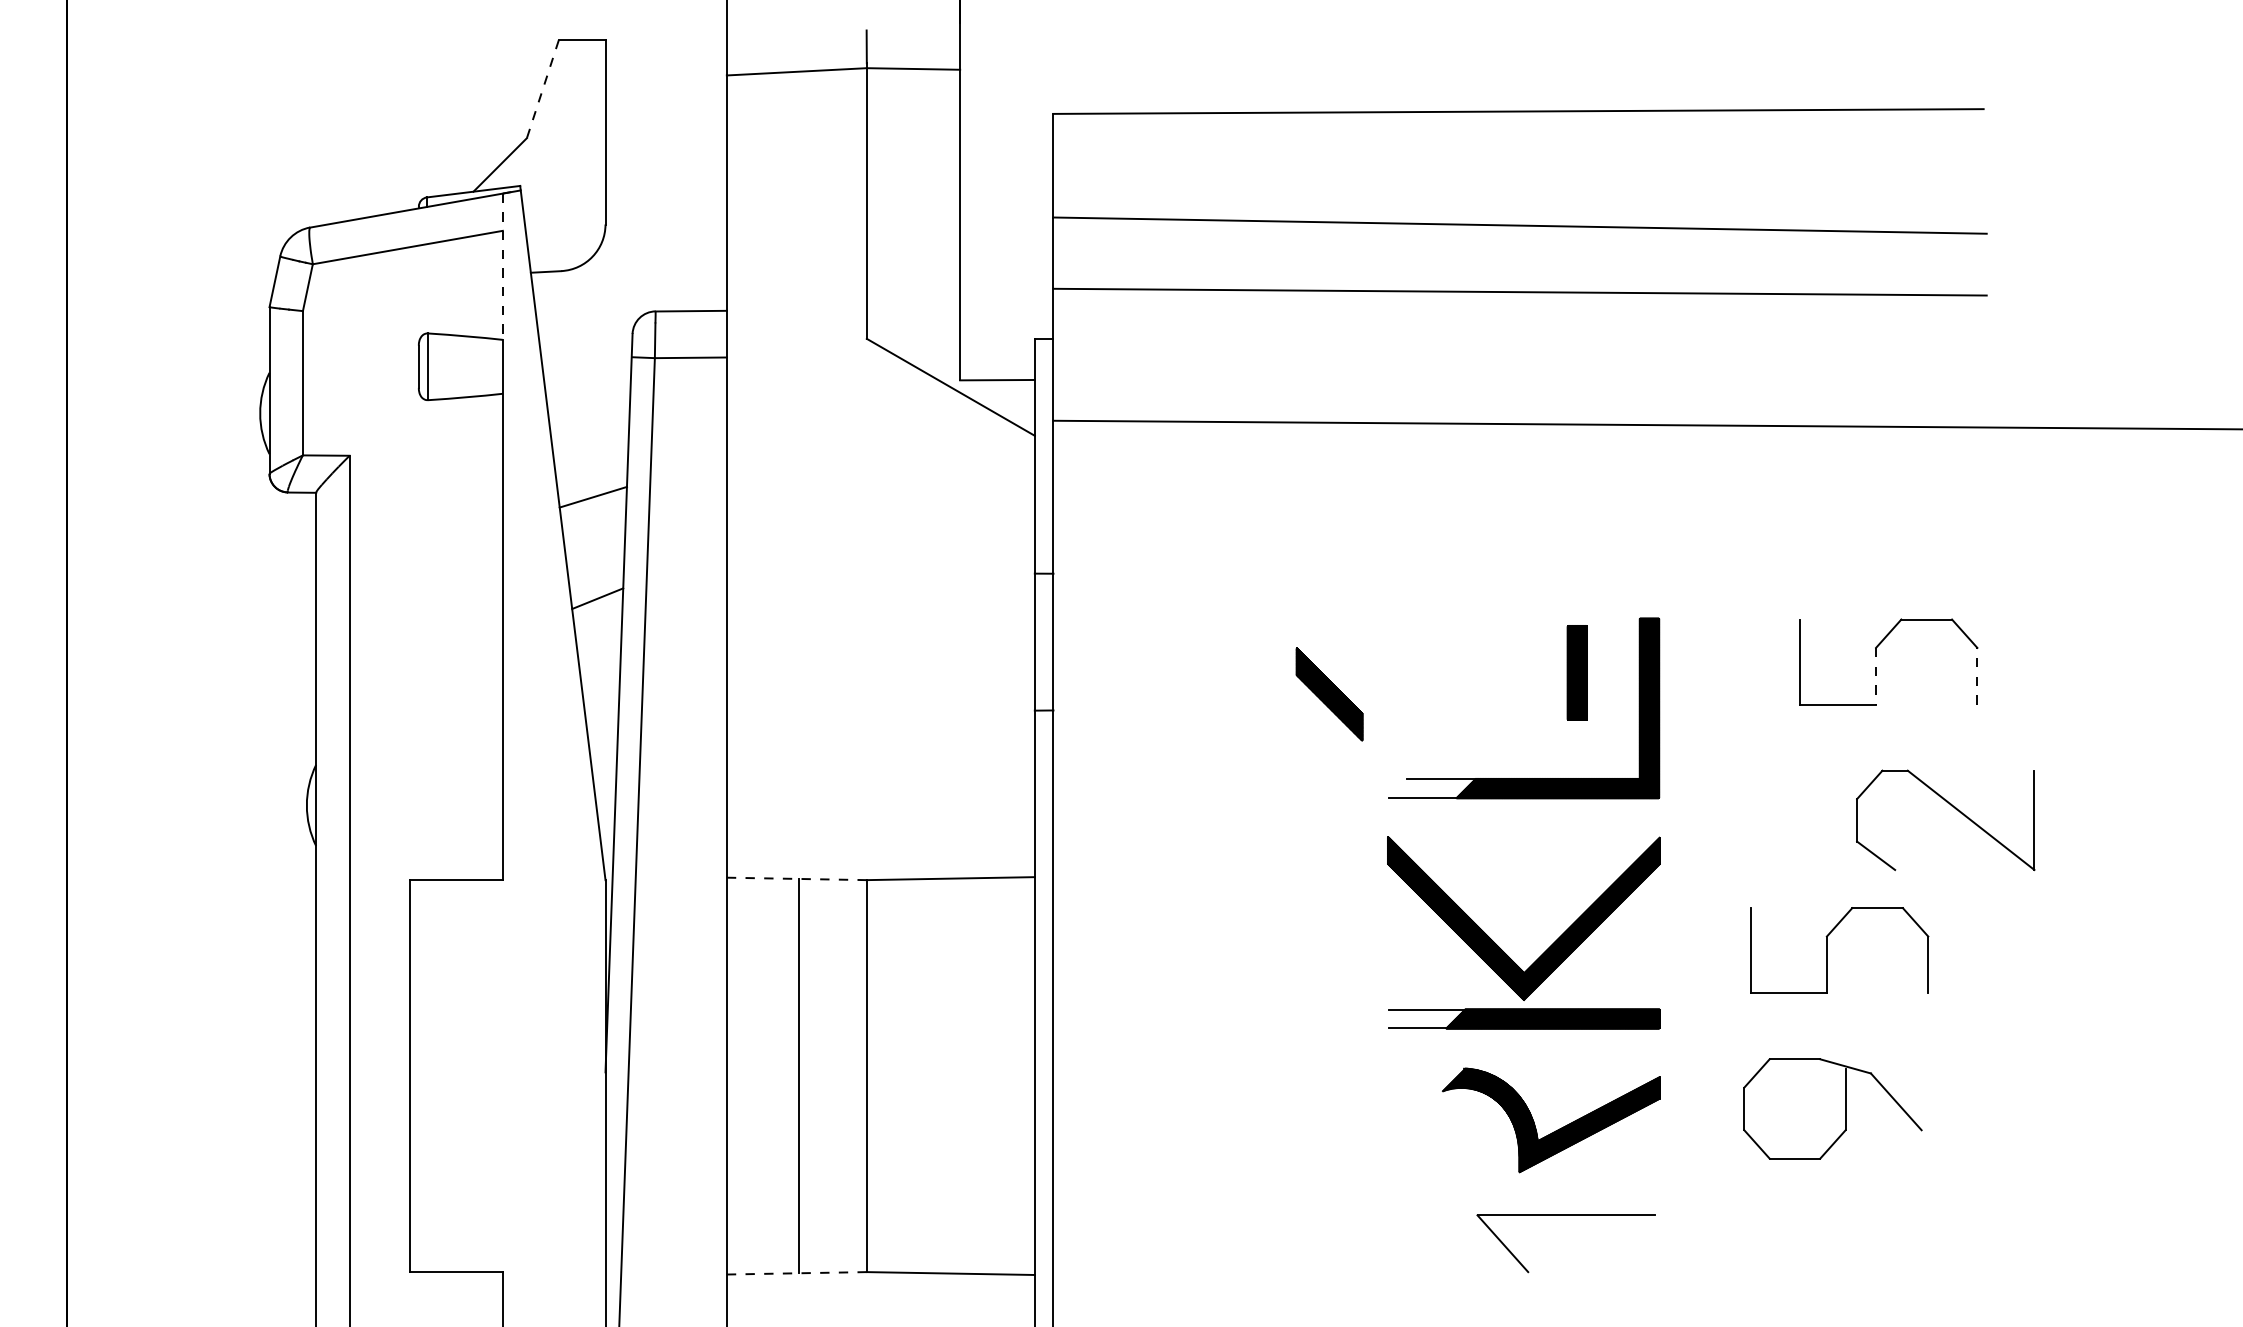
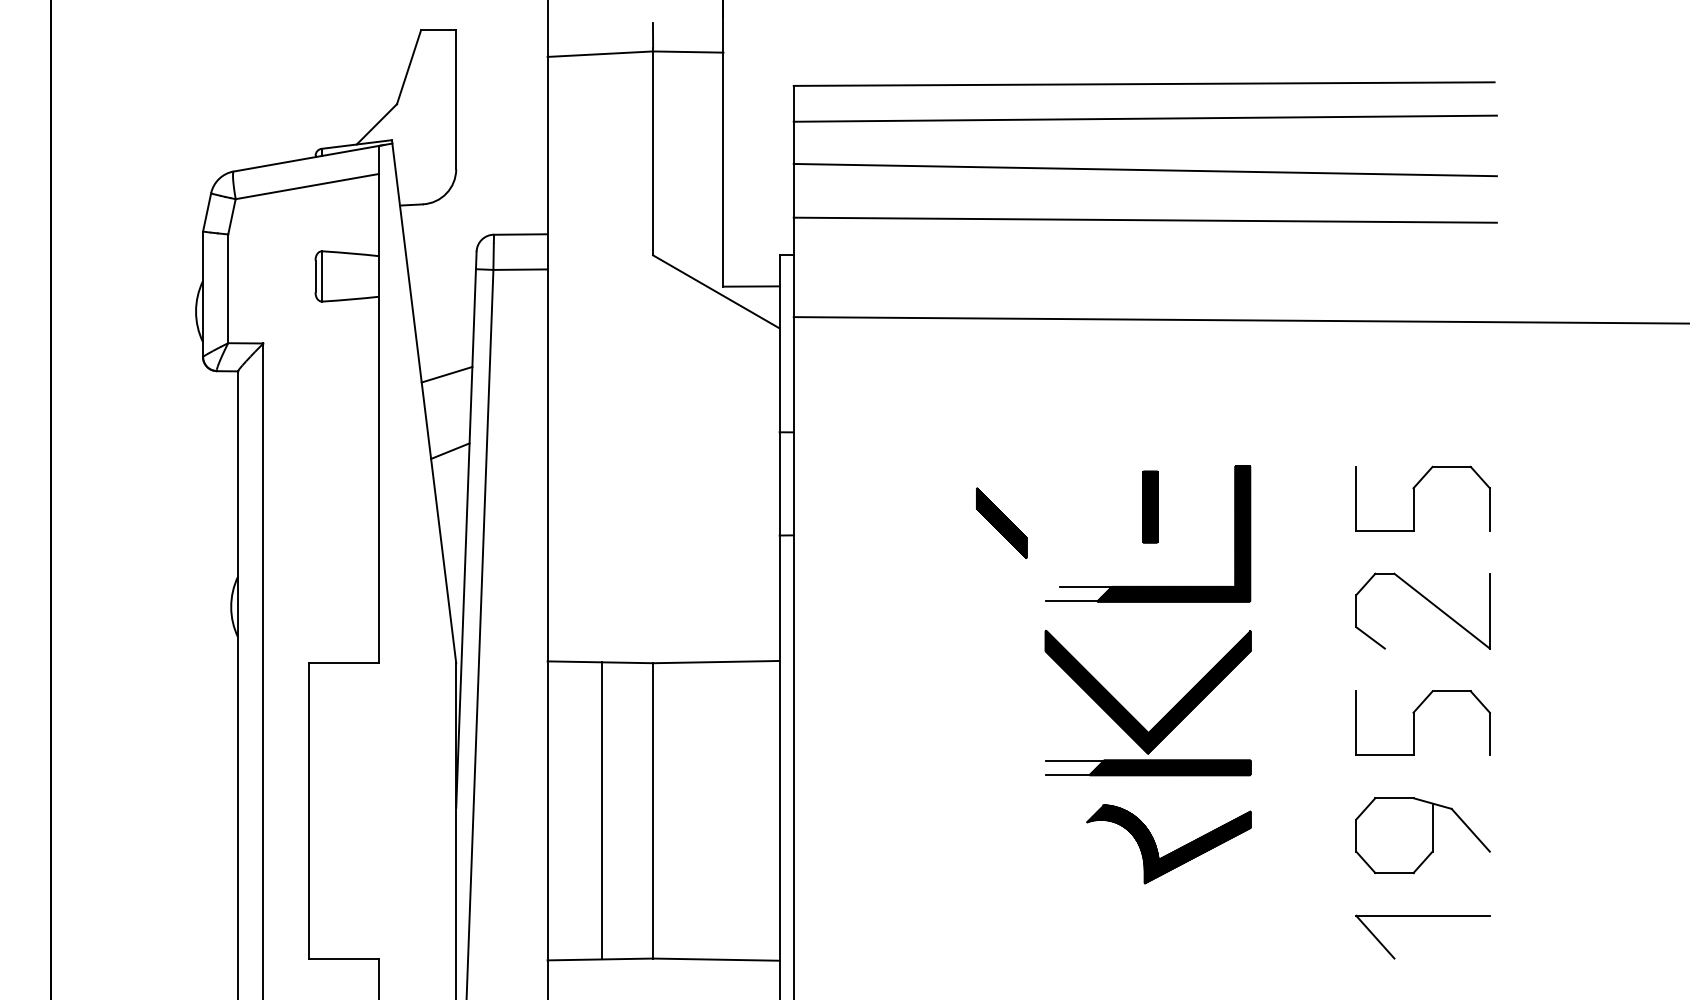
line: (543, 89) -> (409, 67), dashed -> solid
line: (1518, 157) -> (1144, 118), added
line: (502, 267) -> (378, 201), dashed -> solid
part: (1577, 672) -> (1150, 506), moved
line: (1976, 676) -> (1489, 509), dashed -> solid
line: (1876, 677) -> (1413, 510), dashed -> solid
part: (1954, 808) -> (1429, 602), moved
line: (796, 879) -> (600, 662), dashed -> solid
part: (1828, 949) -> (1414, 722), moved
part: (1832, 1108) -> (1422, 835), moved
part: (1565, 1216) -> (1422, 916), moved
line: (796, 1273) -> (600, 959), dashed -> solid

